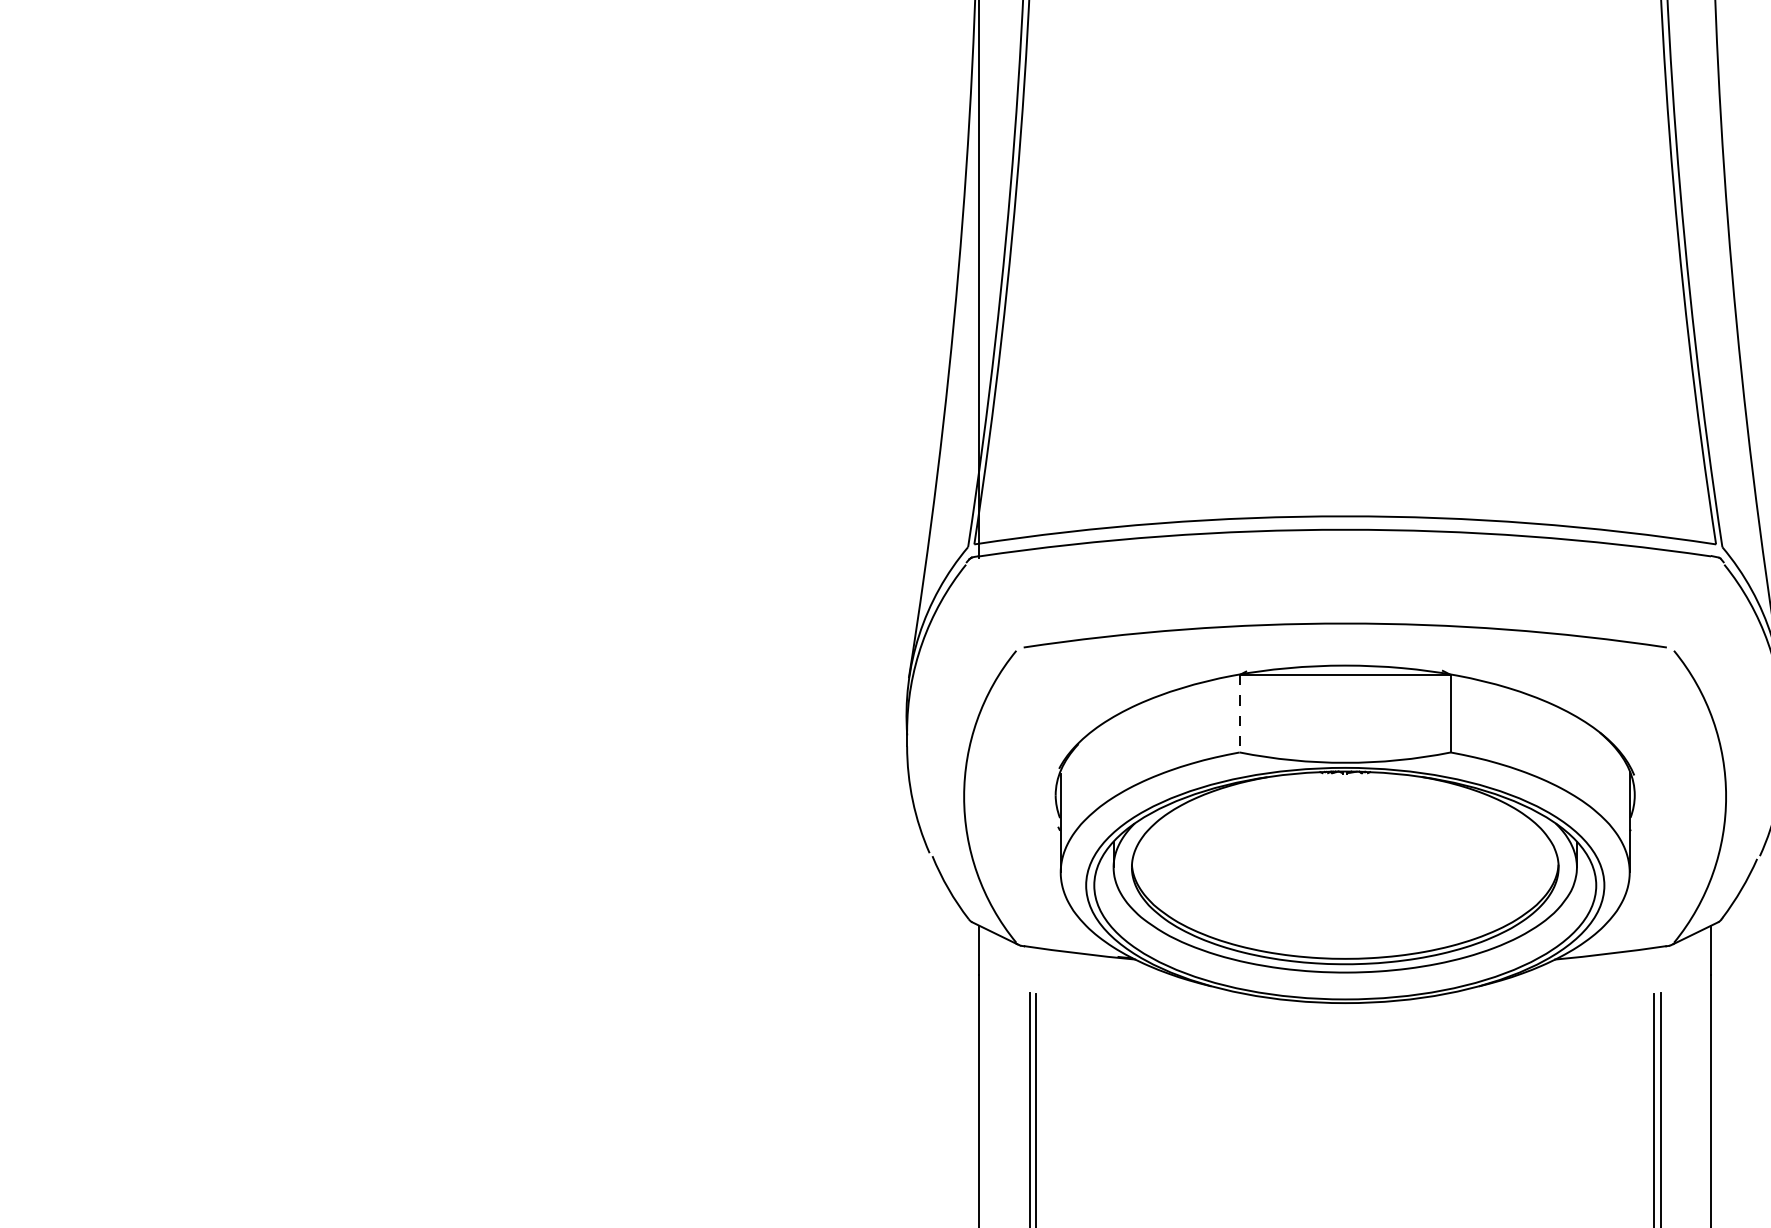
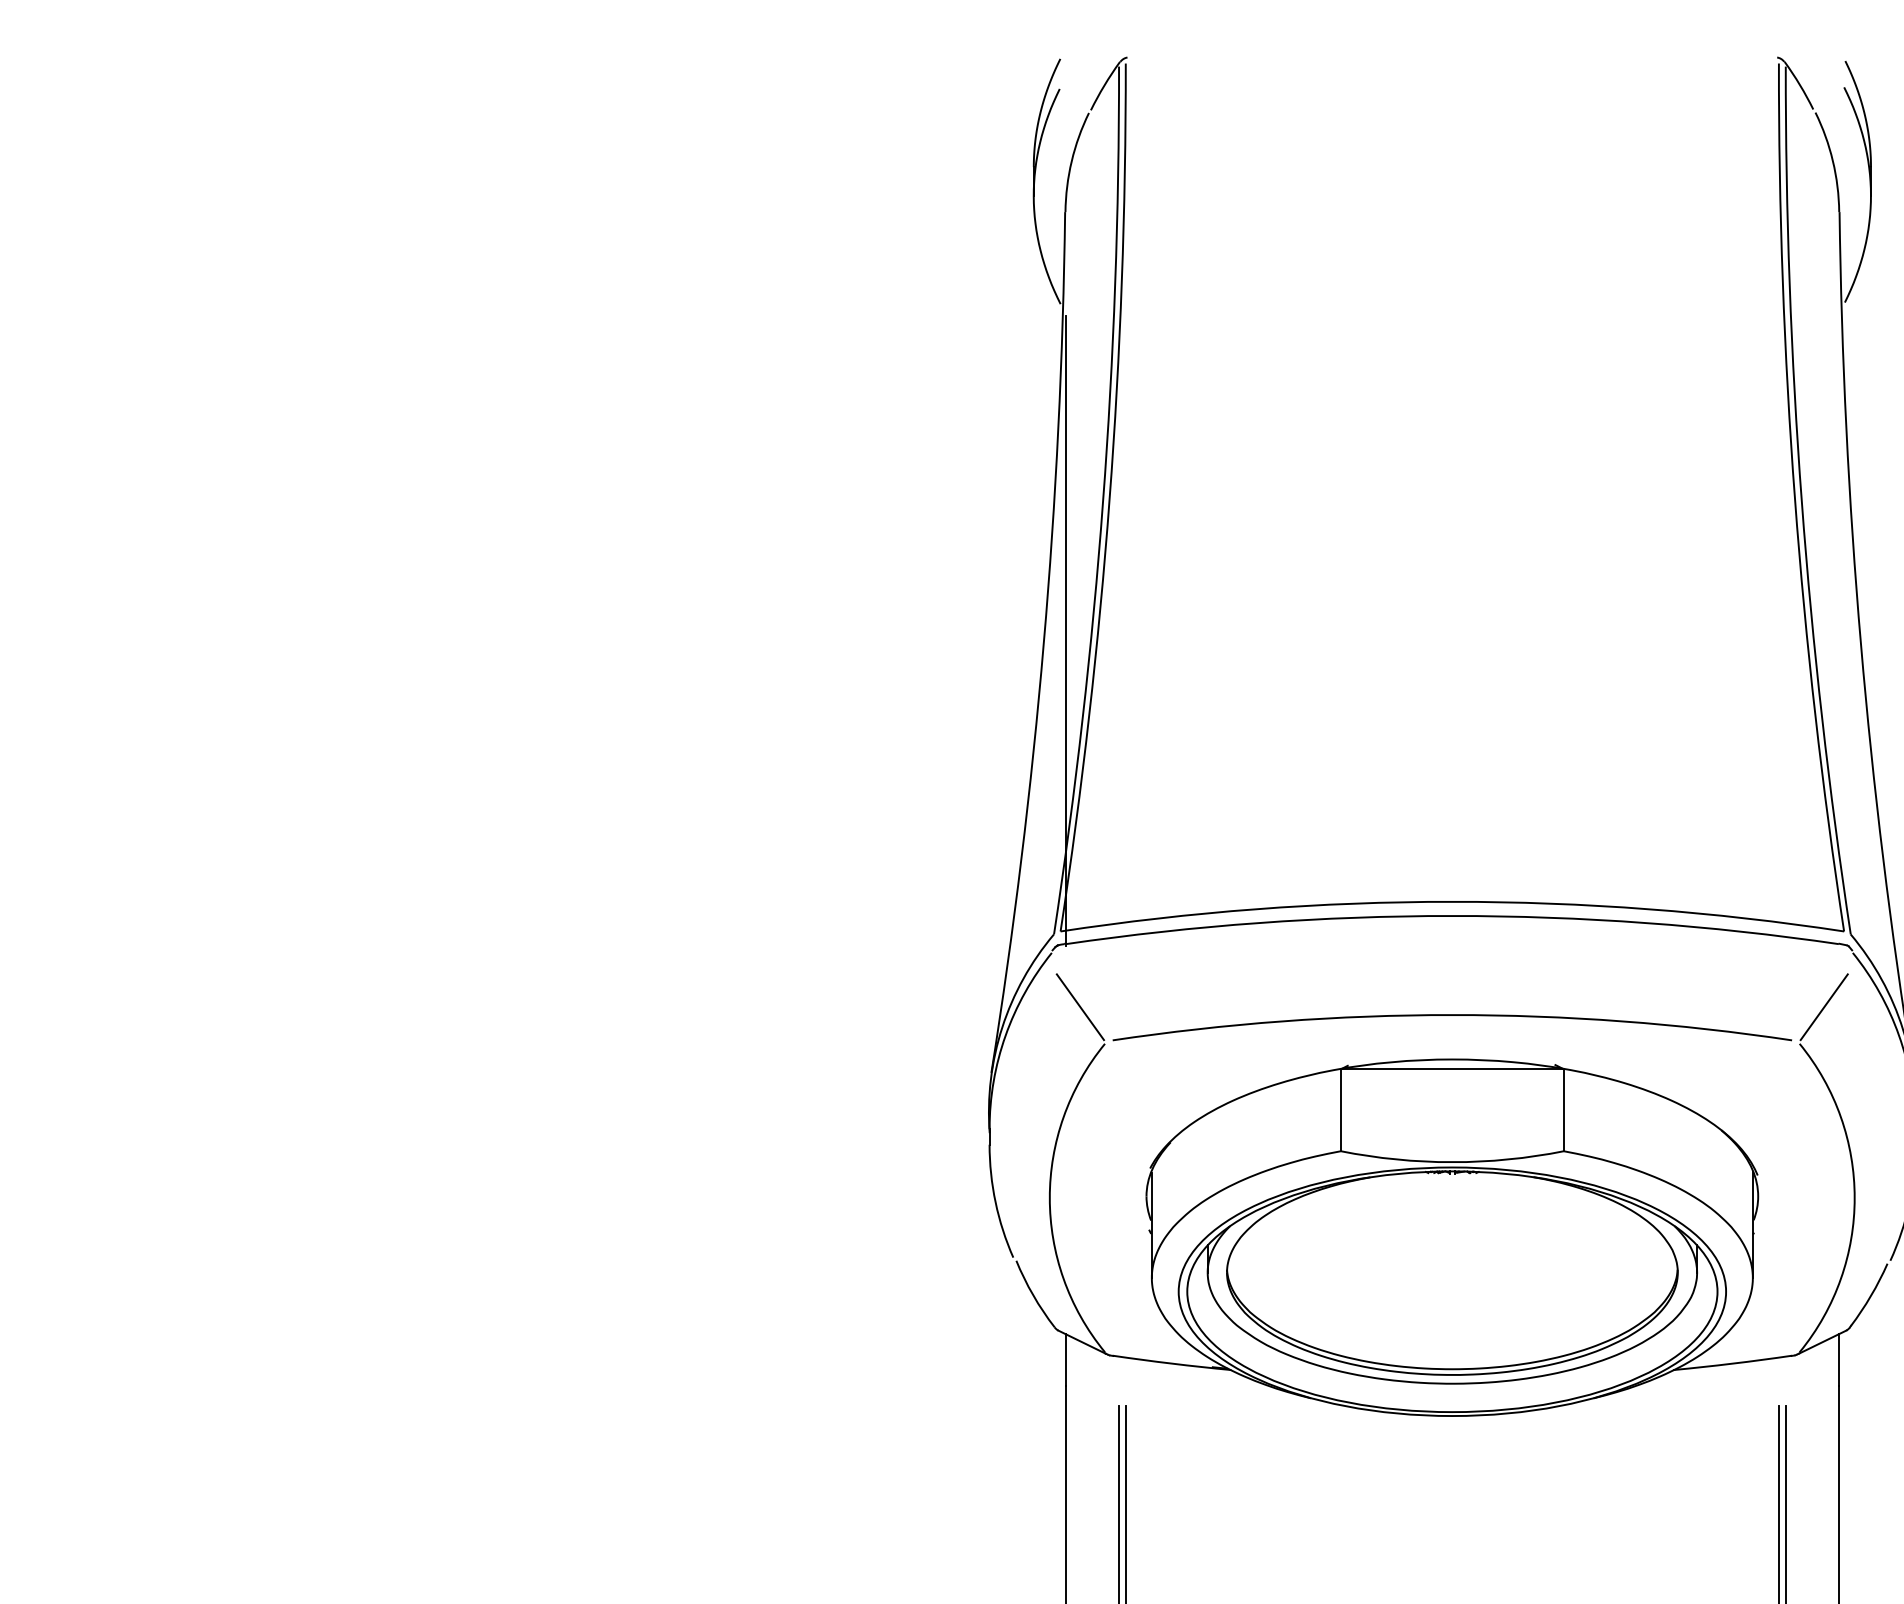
line: (993, 616) -> (1080, 1007), added
line: (1696, 616) -> (1823, 1007), added
line: (1239, 713) -> (1340, 1110), dashed -> solid

